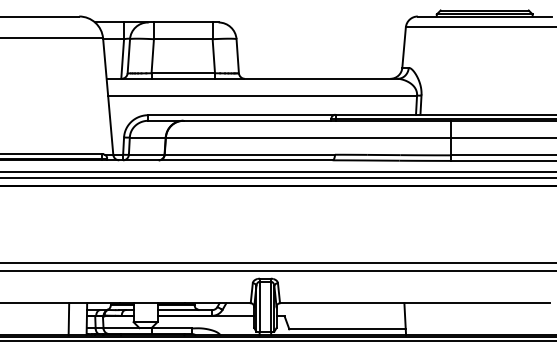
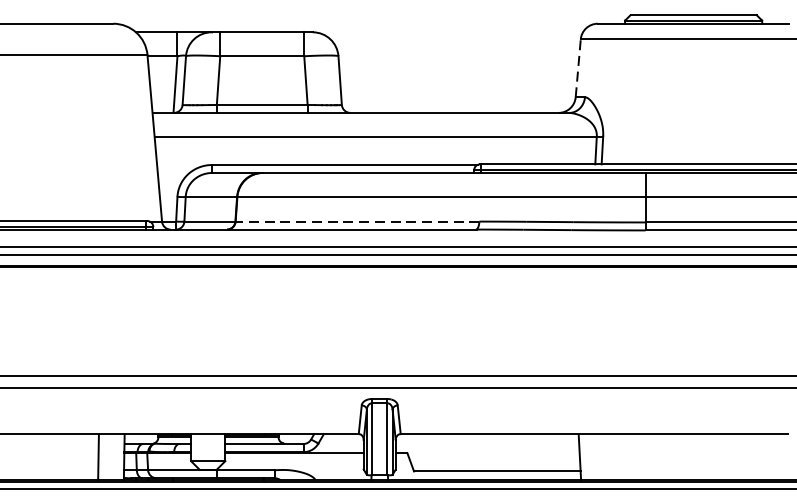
line: (404, 47) -> (578, 68), solid -> dashed
line: (249, 154) -> (356, 221), solid -> dashed

